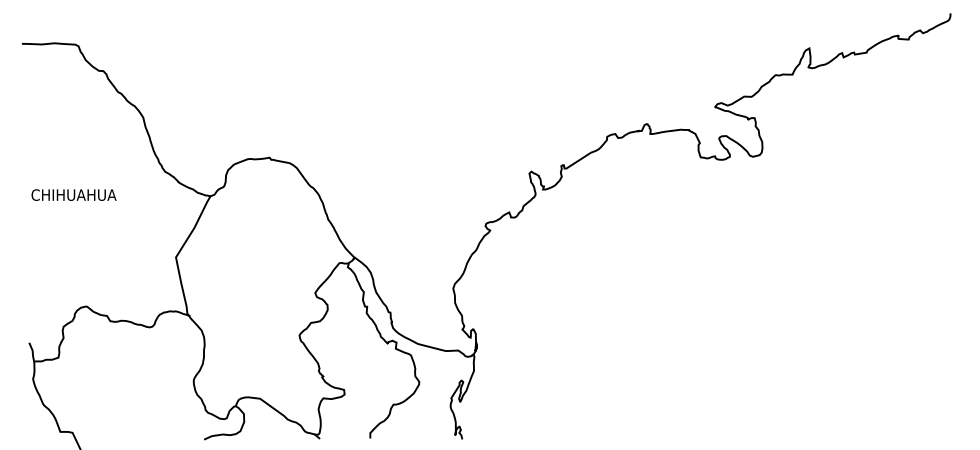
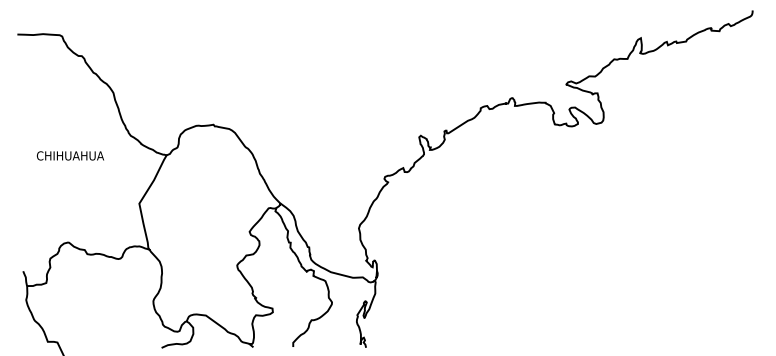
text: (73, 194) -> (70, 155), moved

